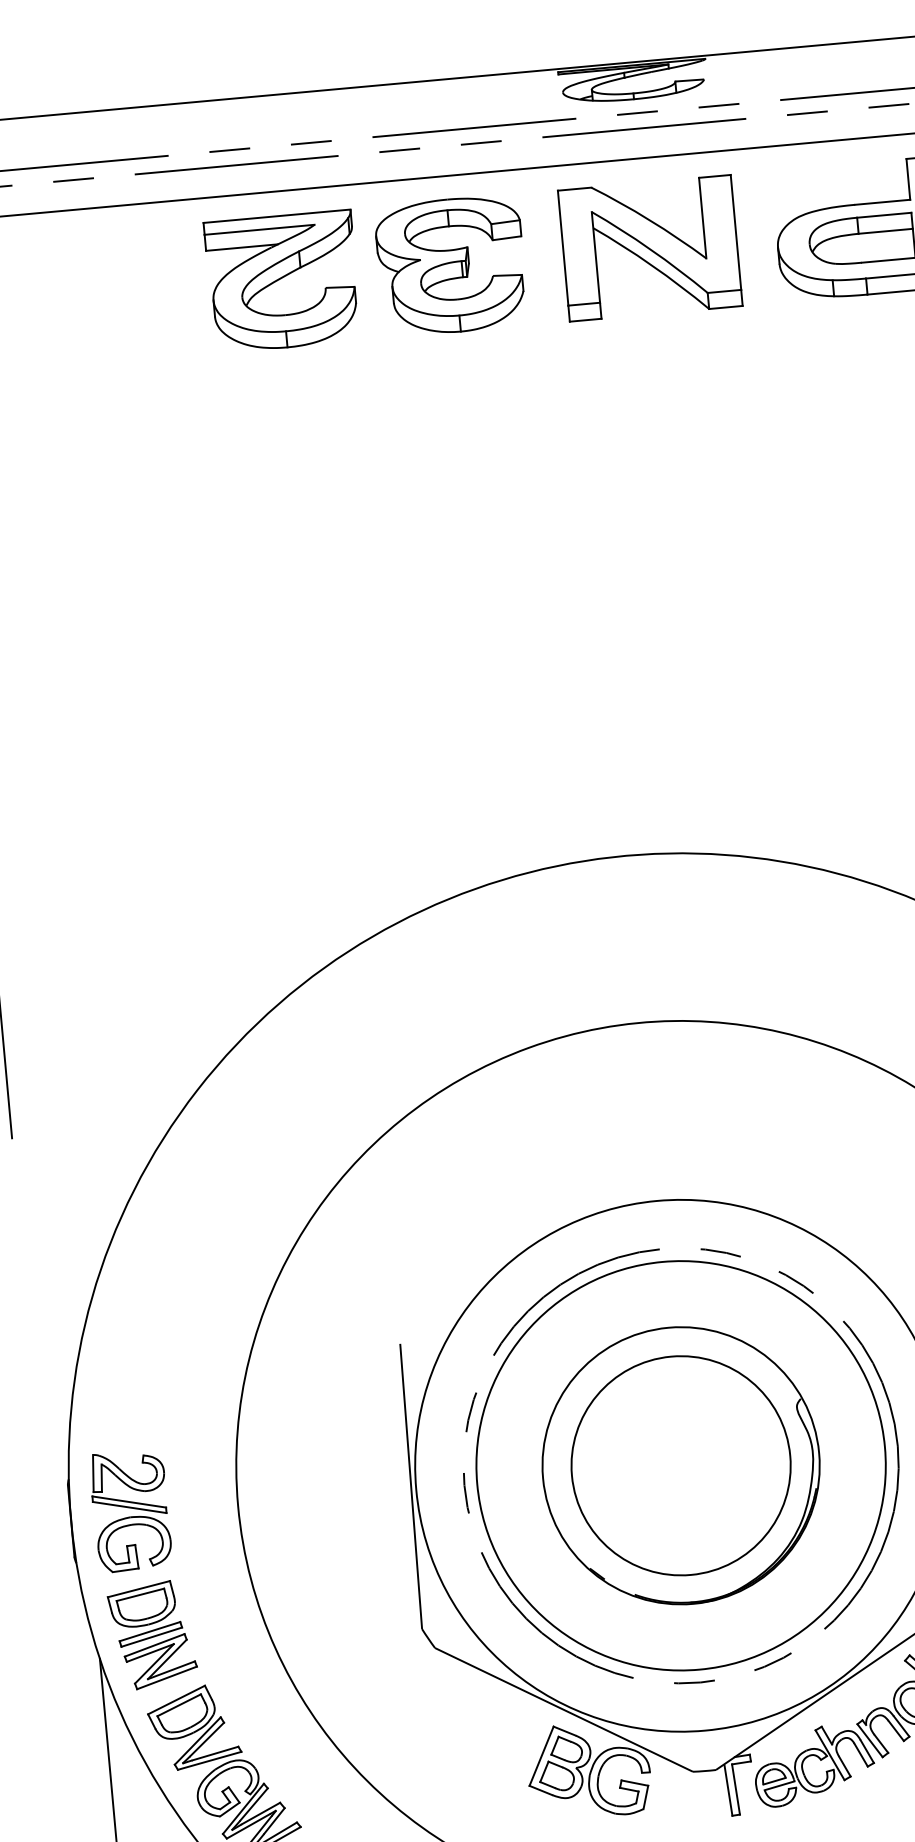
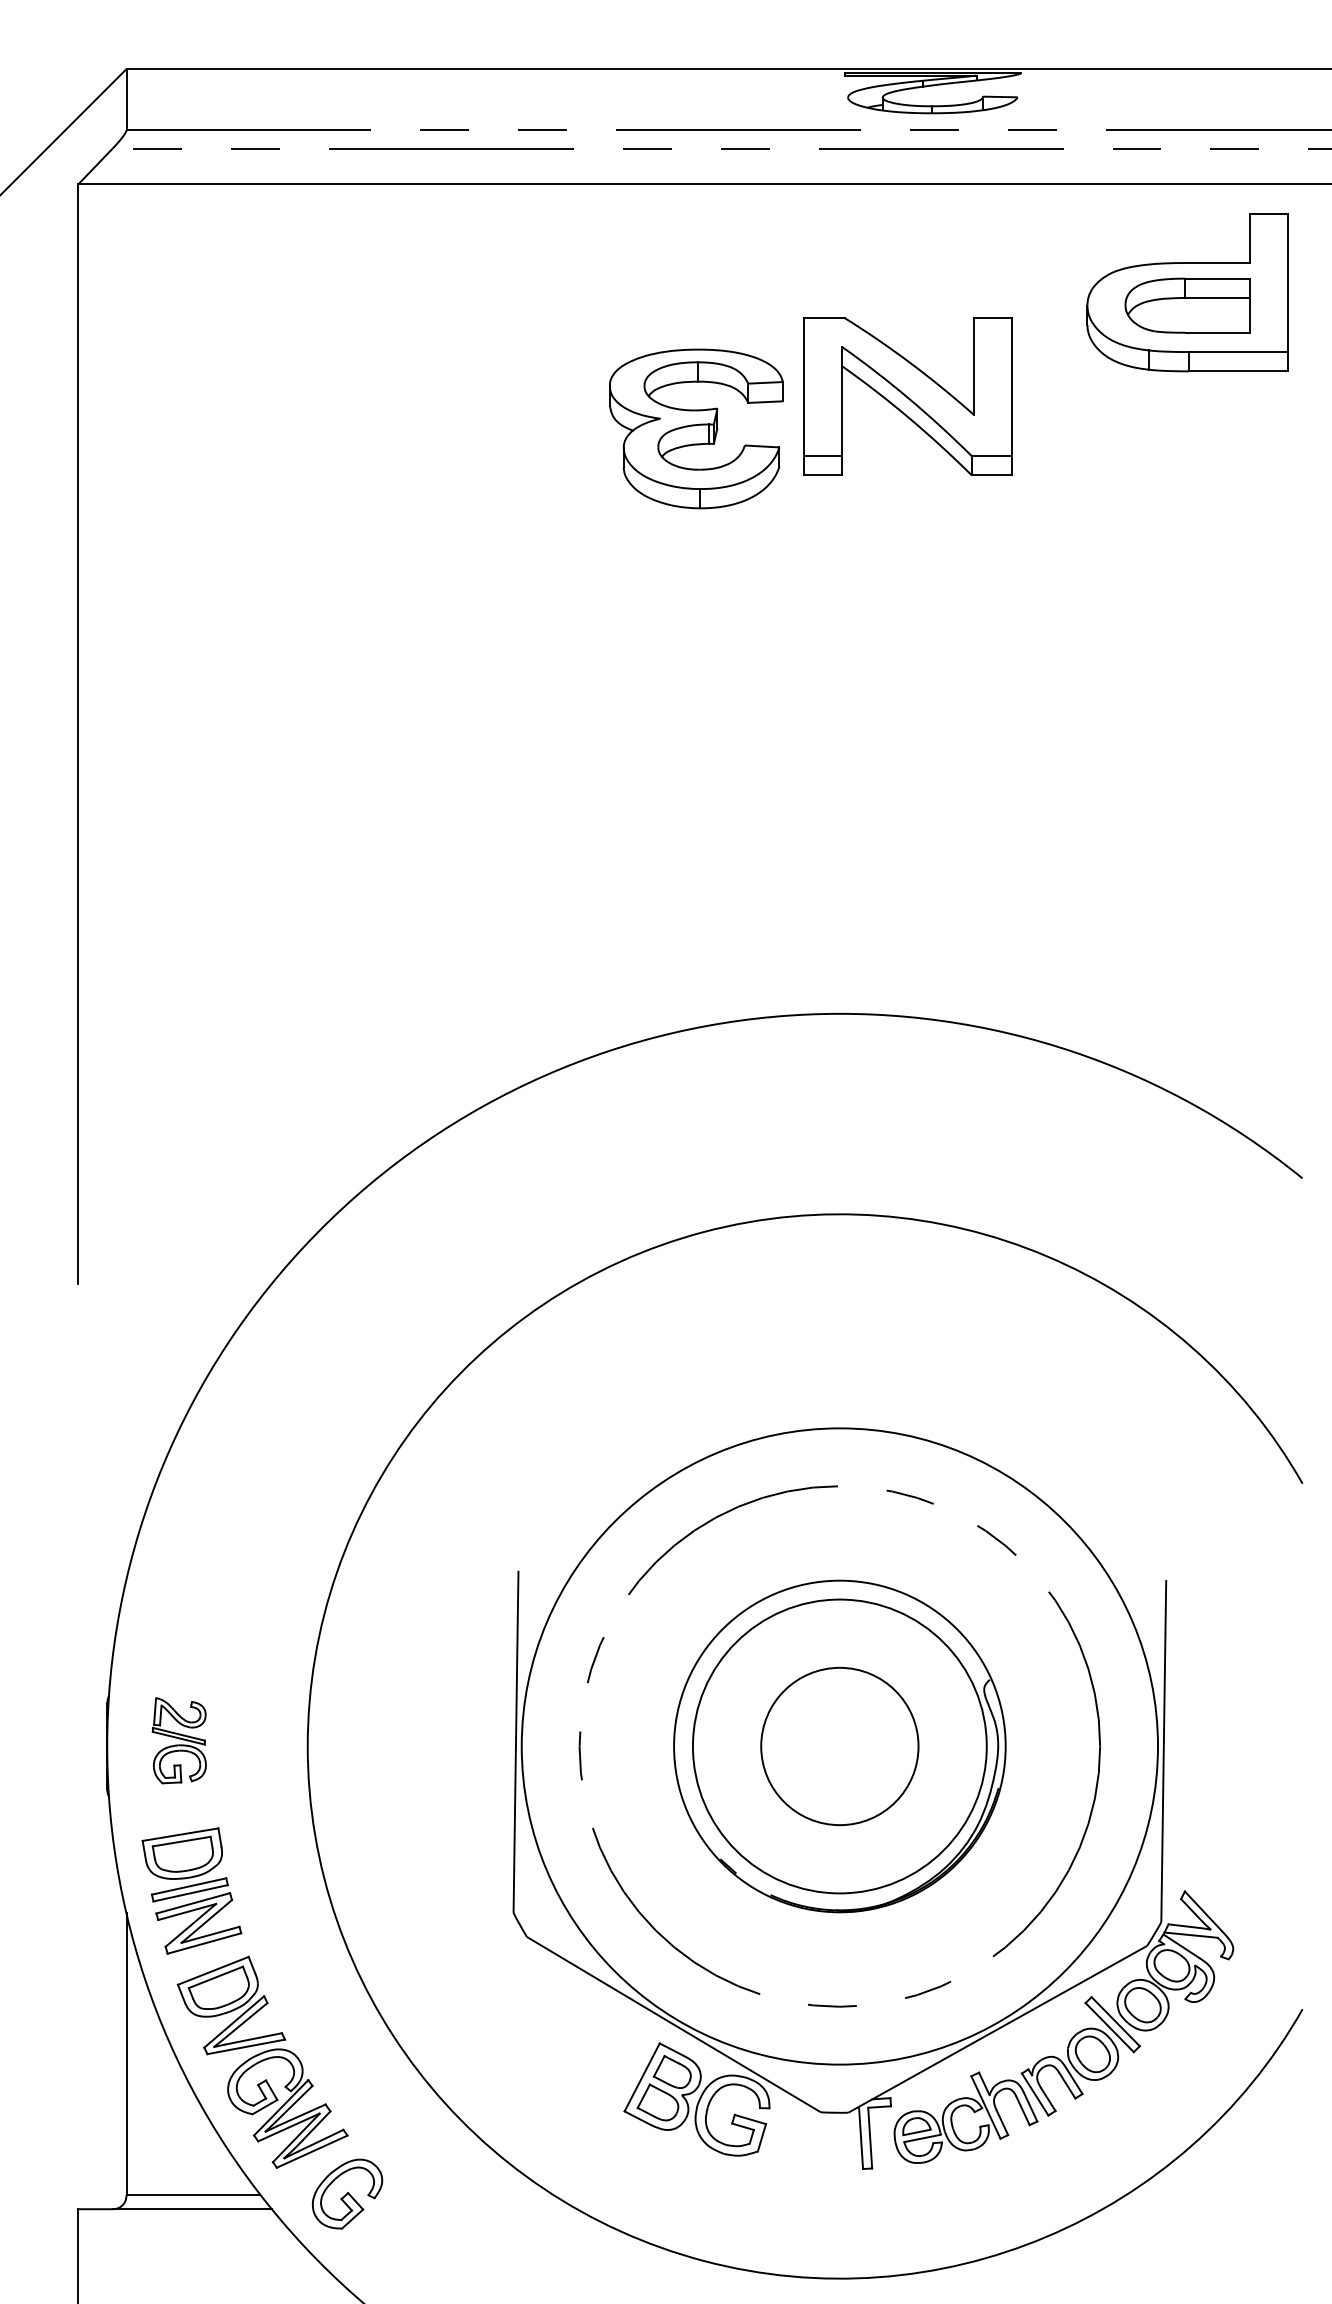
part: (649, 248) -> (907, 396), moved
part: (451, 265) -> (696, 428), moved
part: (283, 281) -> (494, 292), removed
circle: (680, 1465) -> (839, 1746), size x0.6
circle: (680, 1465) -> (839, 1746), size x0.6
part: (130, 1510) -> (179, 1740), size x0.6

